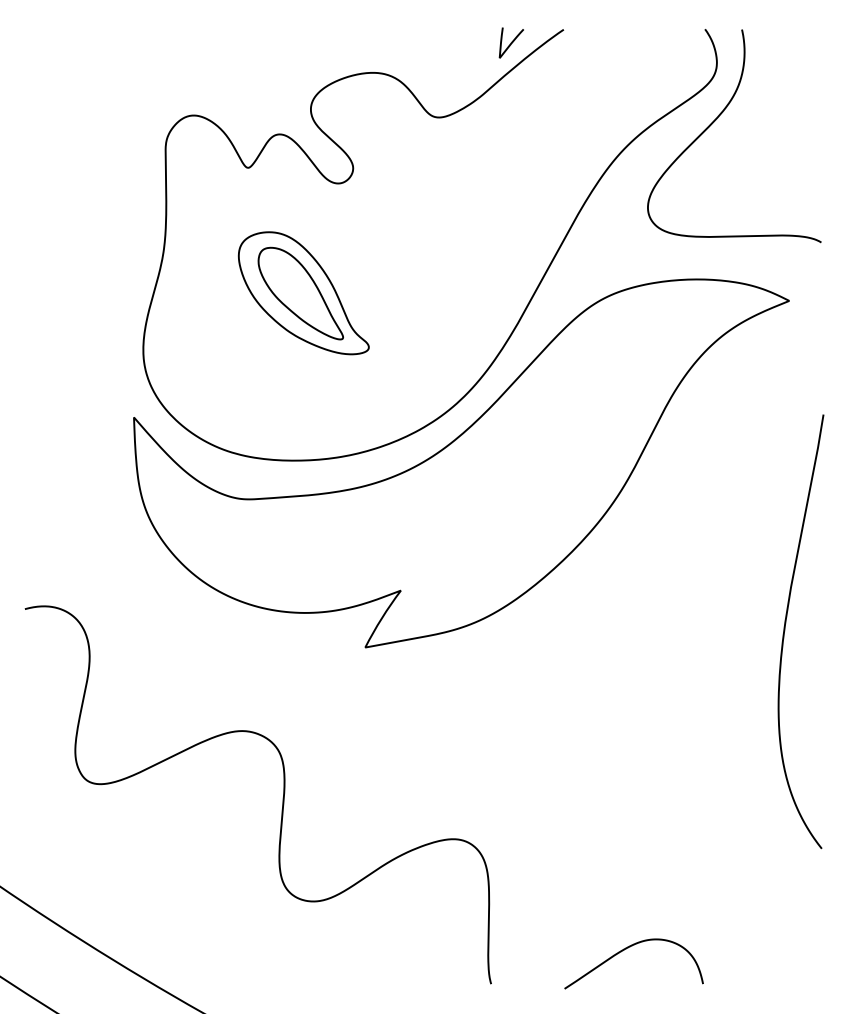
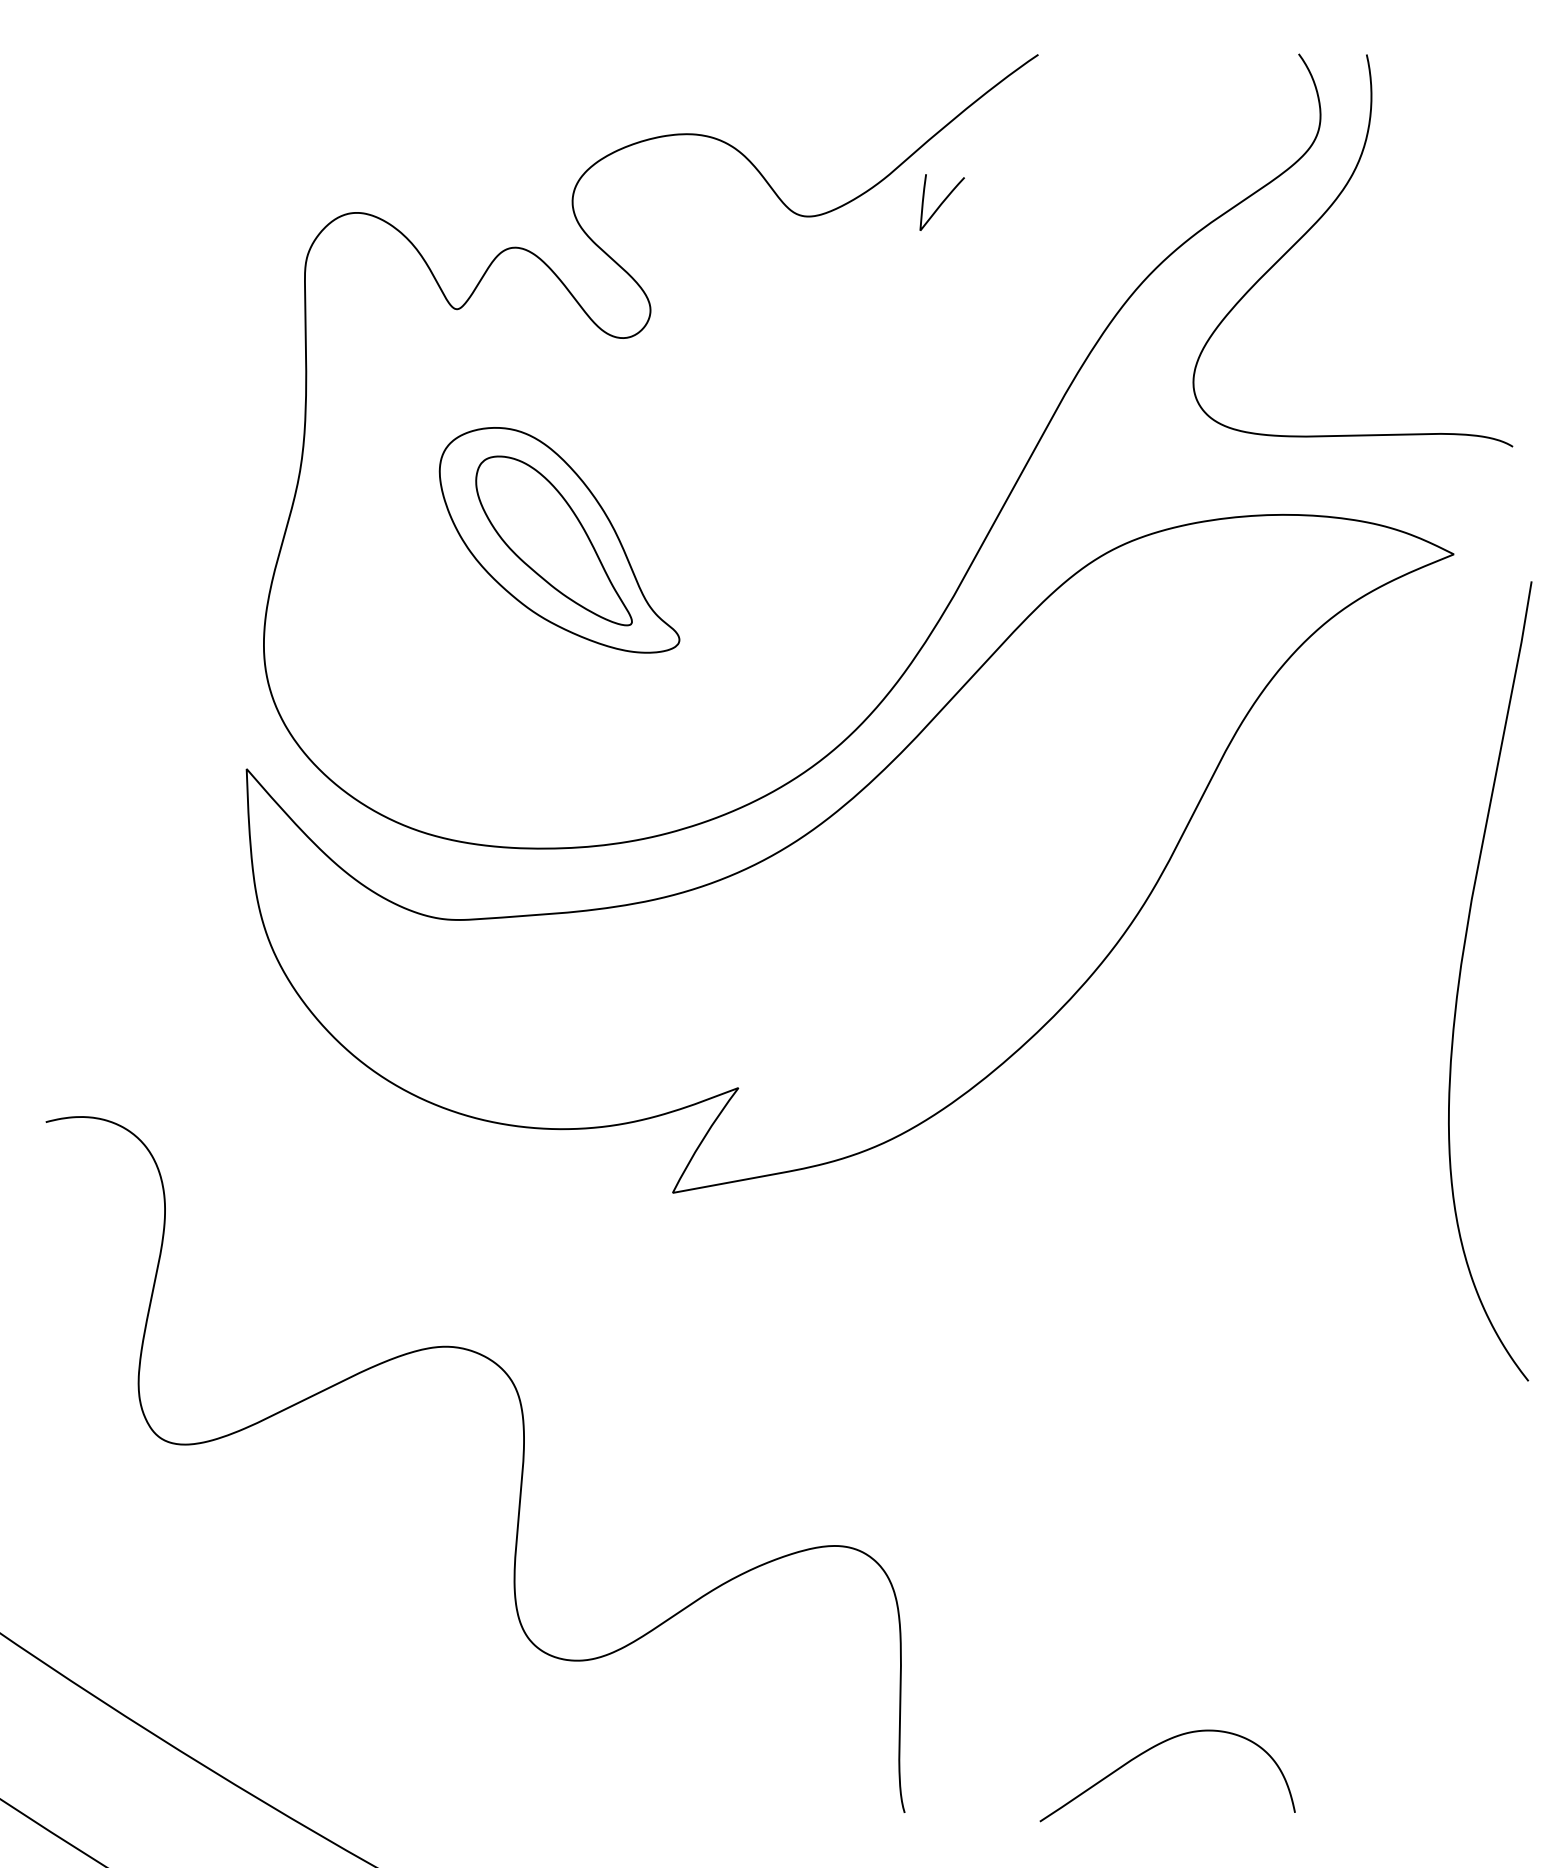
curve: (510, 42) -> (940, 201), moved
curve: (785, 631) -> (1461, 980), moved

